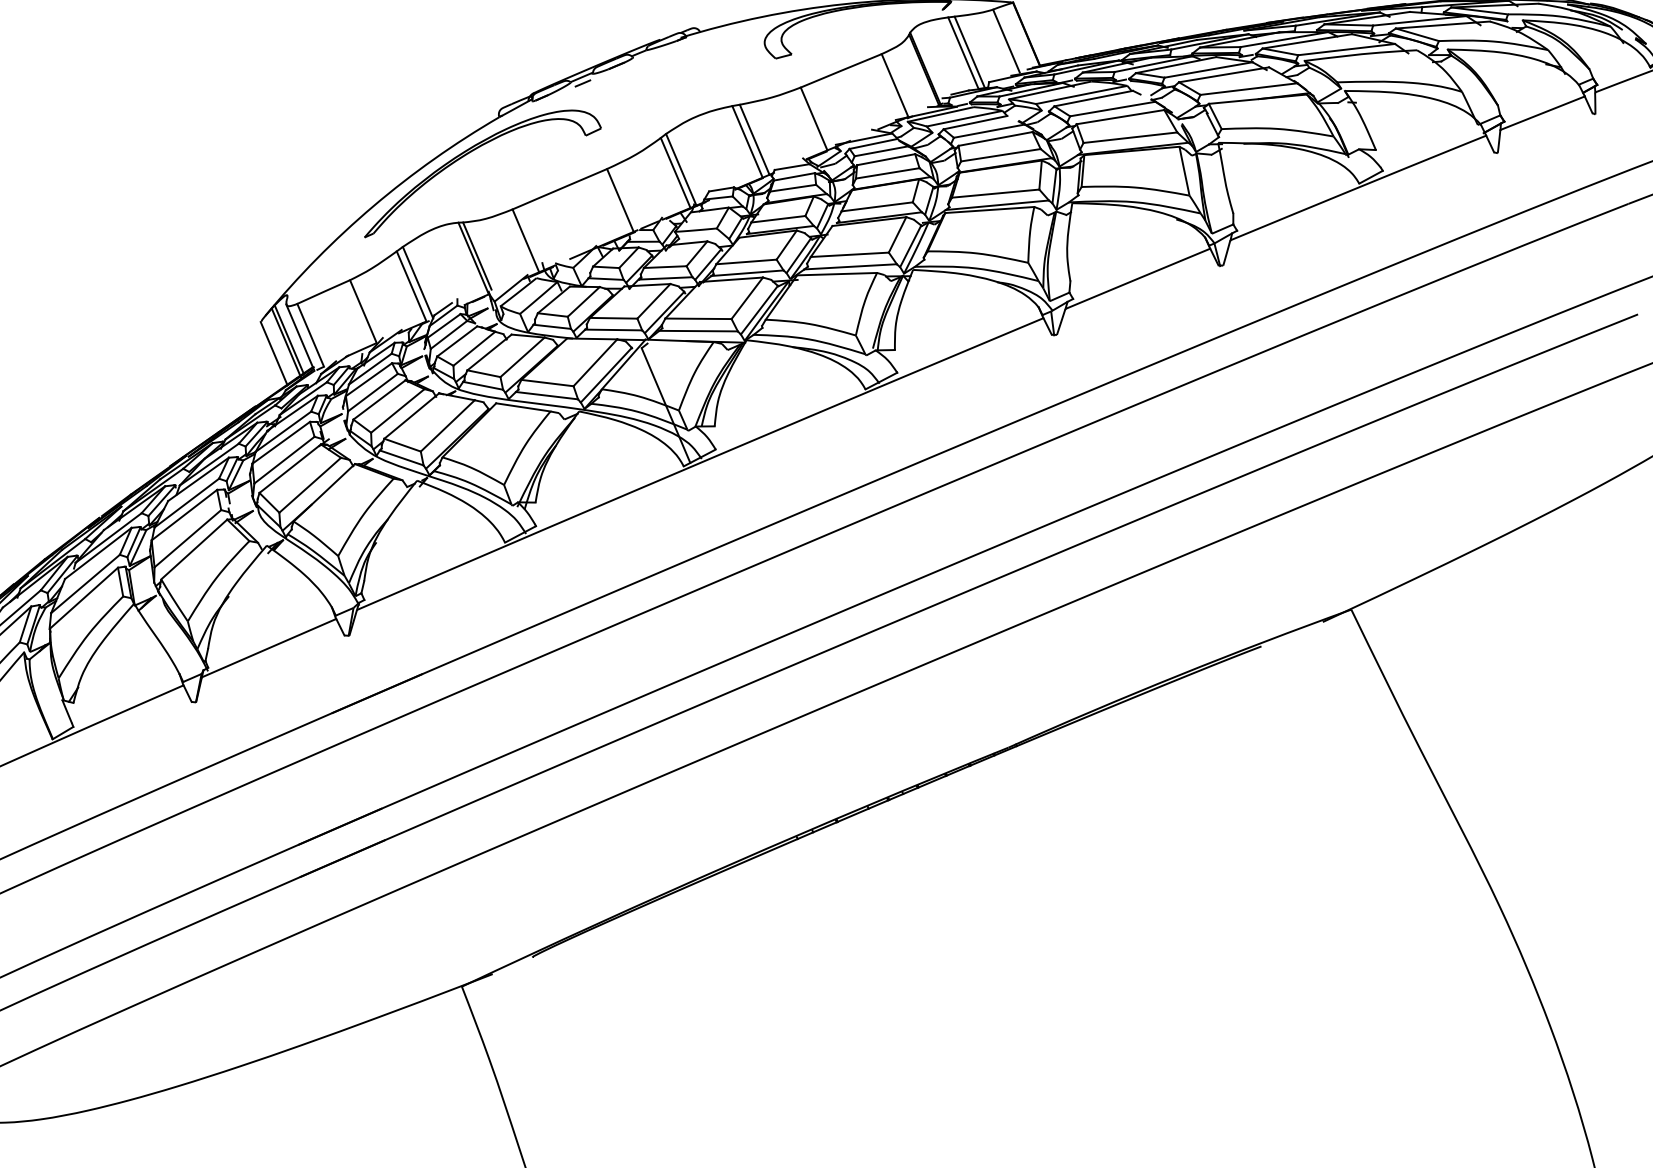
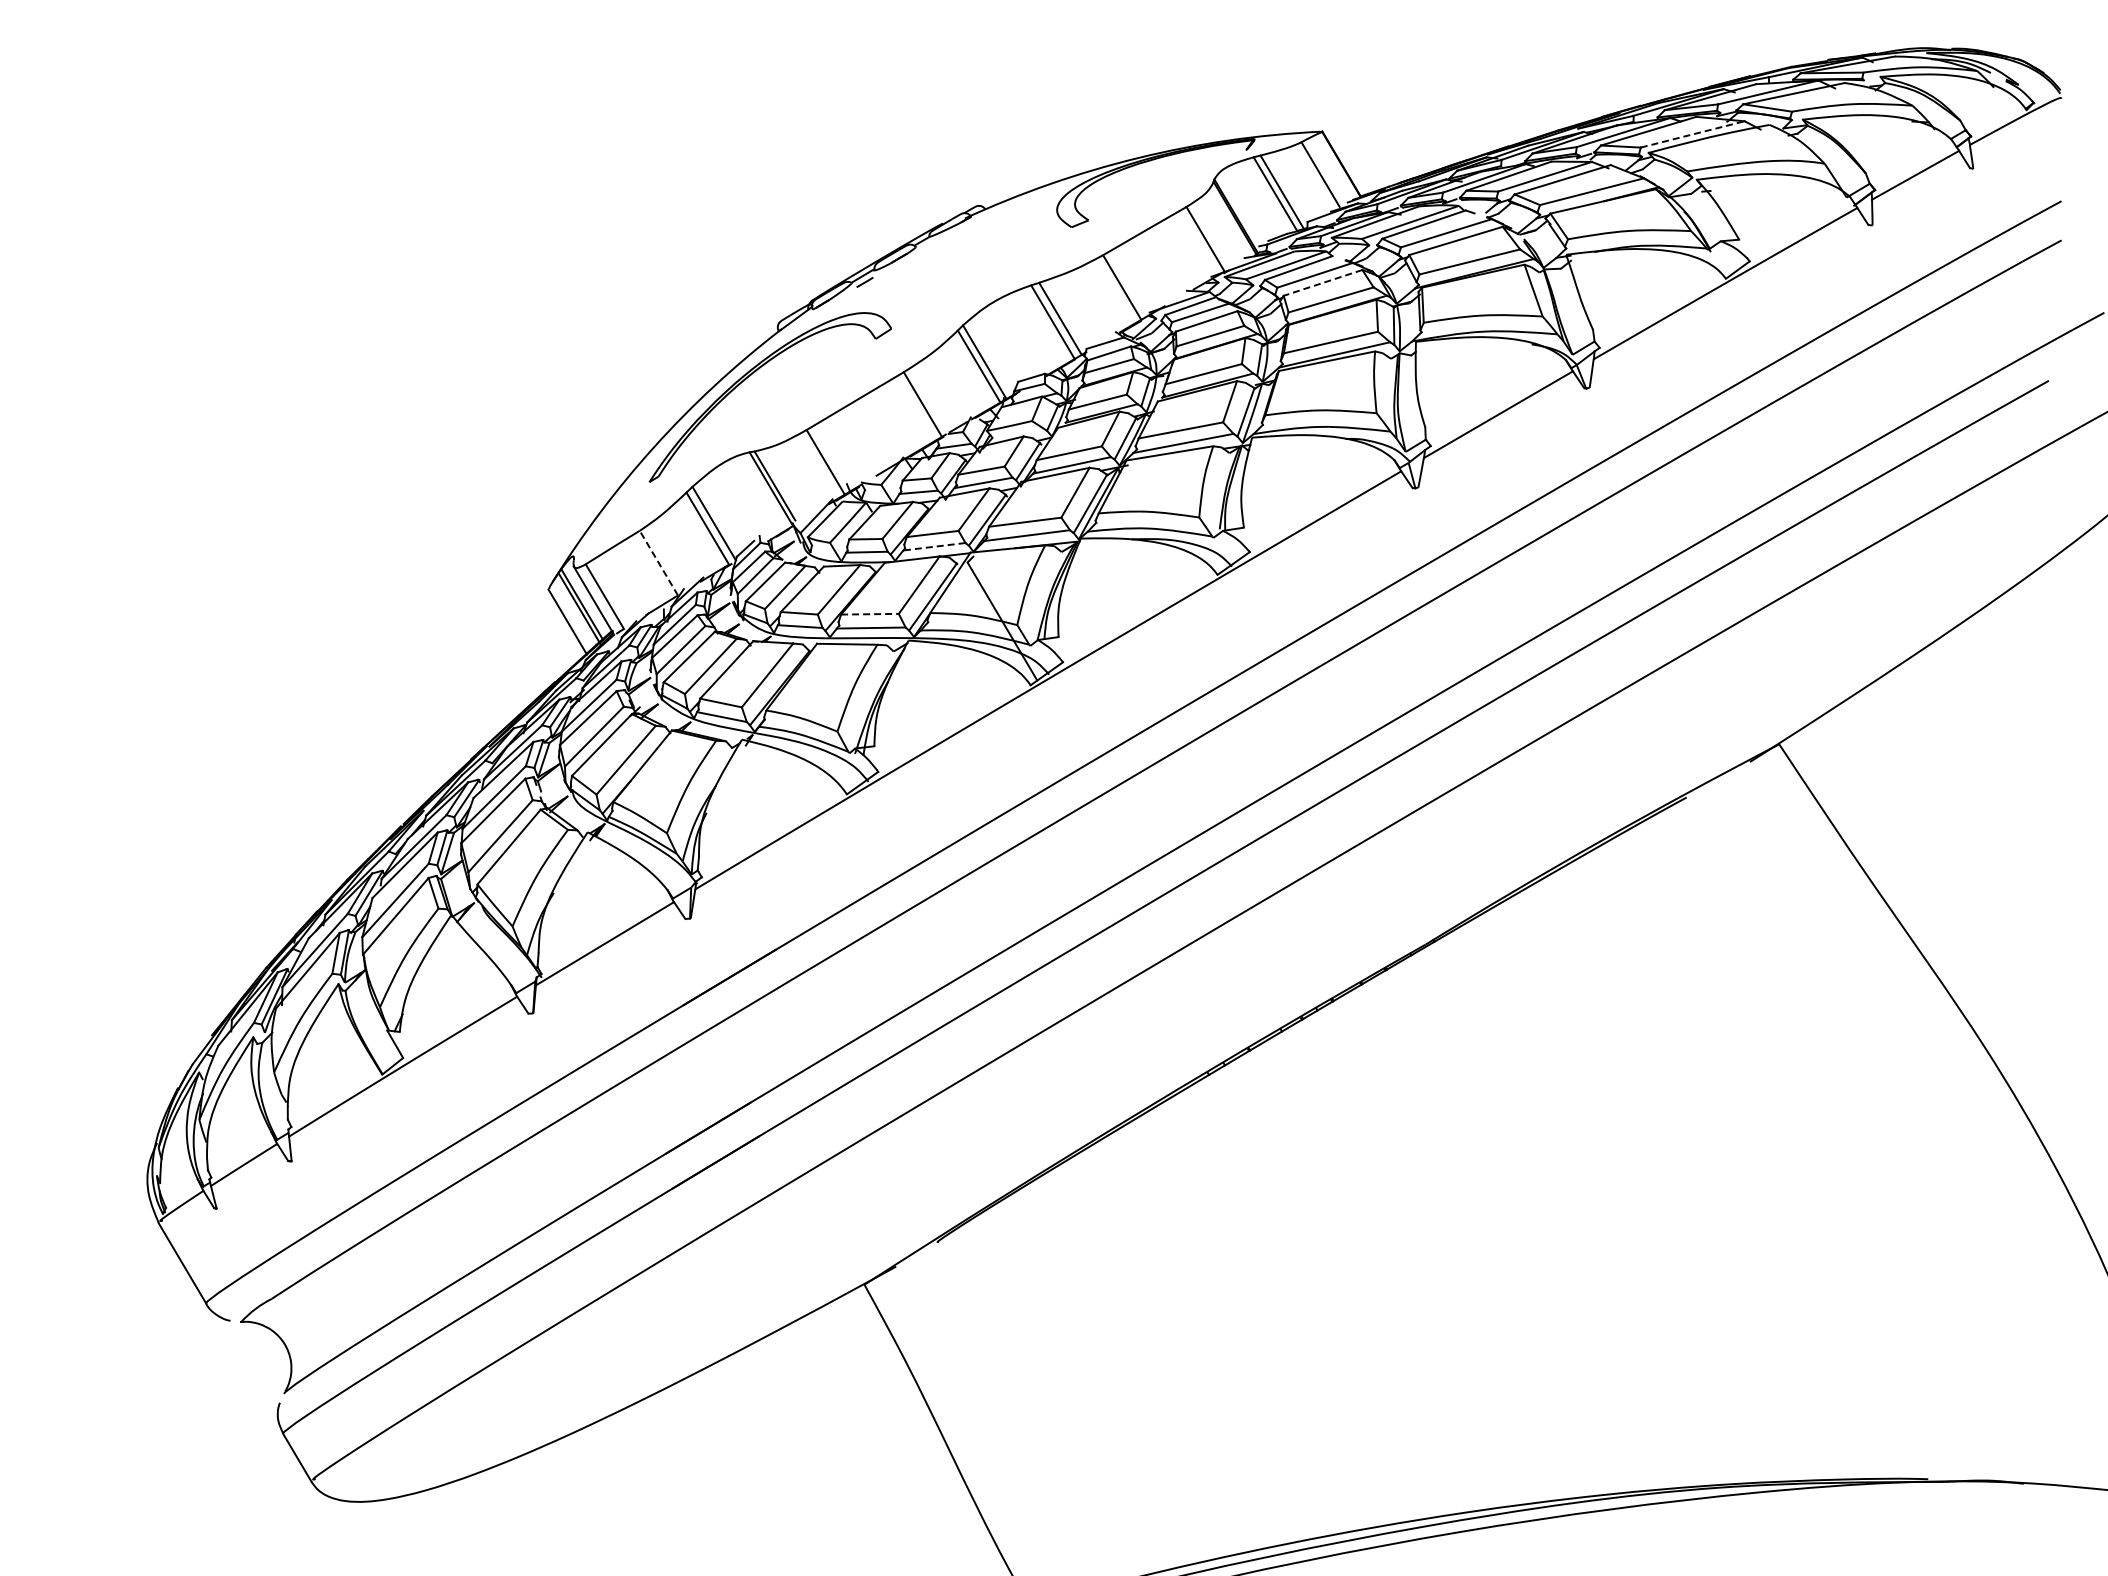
line: (1346, 49) -> (1692, 134), solid -> dashed
line: (995, 139) -> (1322, 283), solid -> dashed
line: (363, 311) -> (658, 563), solid -> dashed
line: (612, 329) -> (933, 546), solid -> dashed
line: (547, 383) -> (869, 614), solid -> dashed

